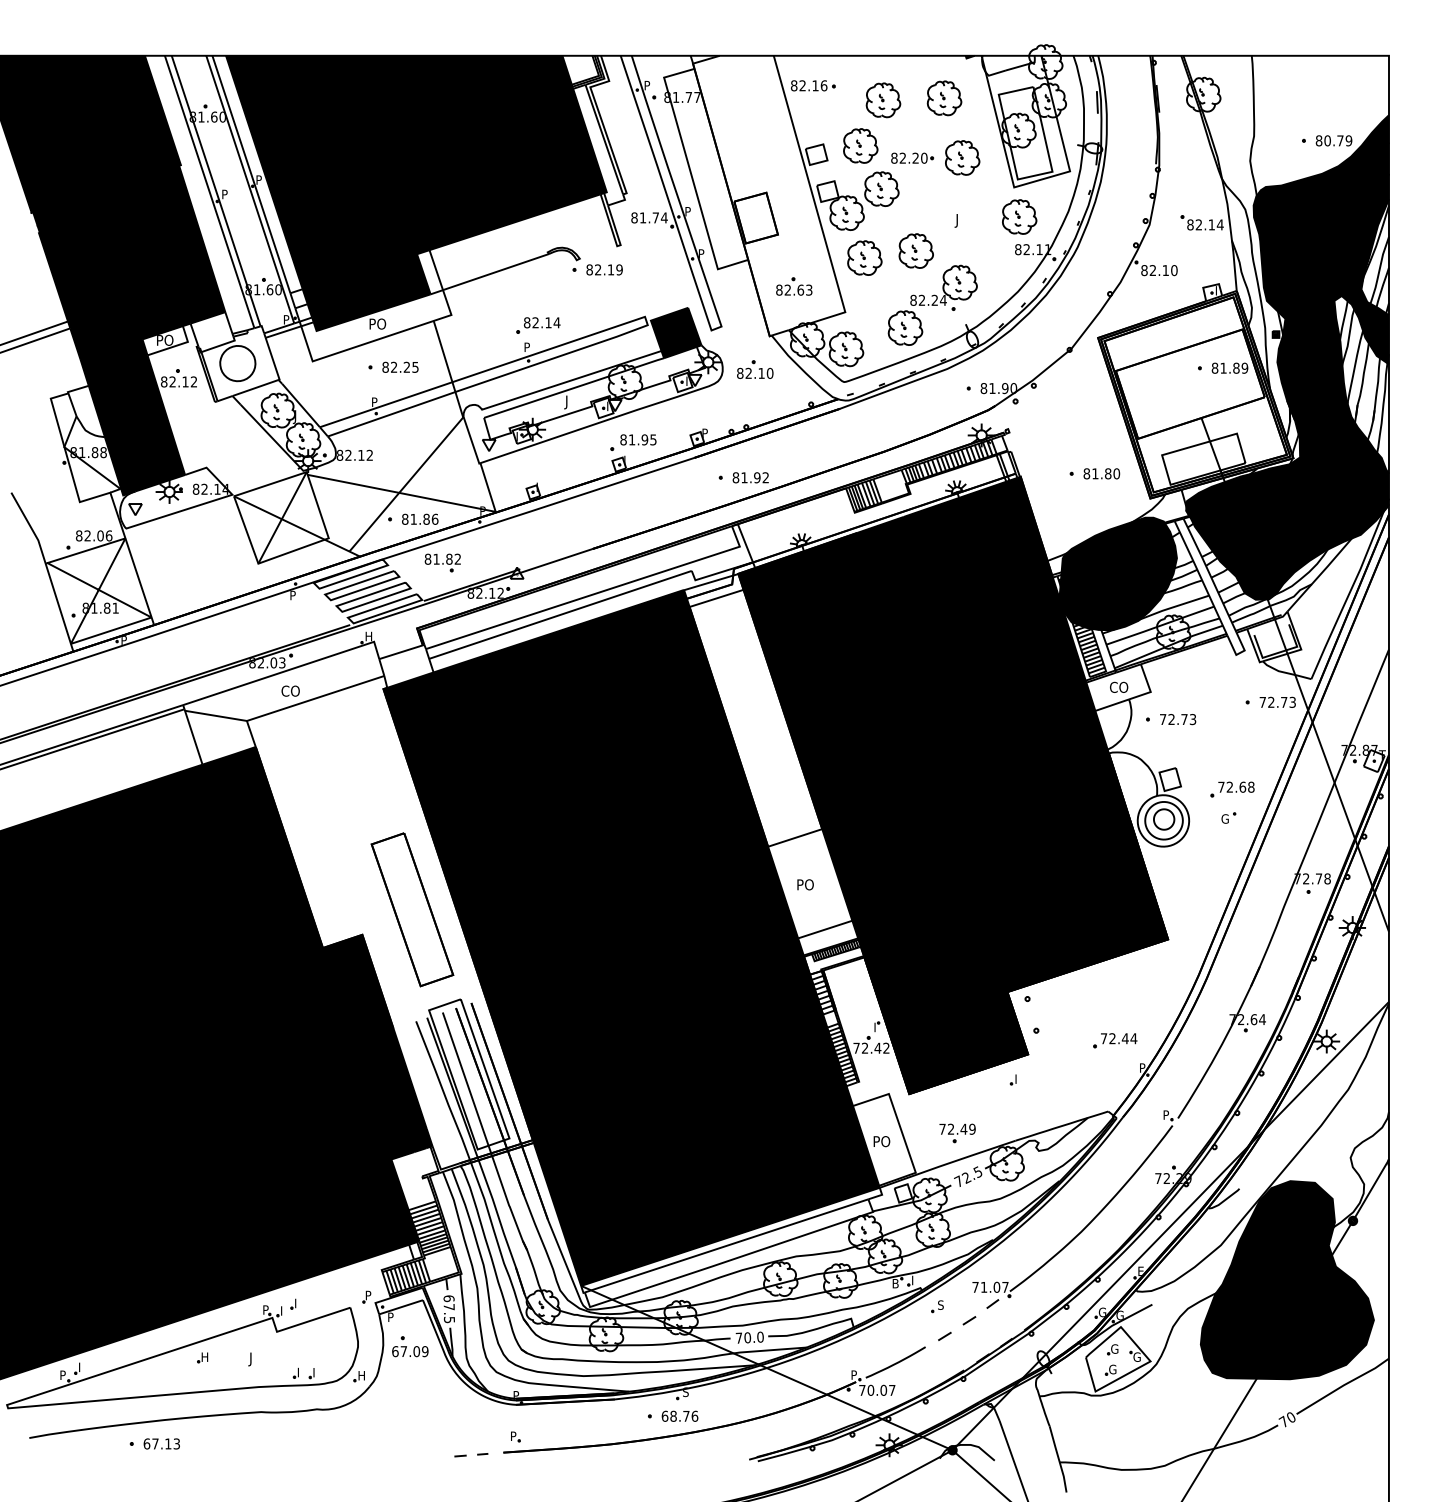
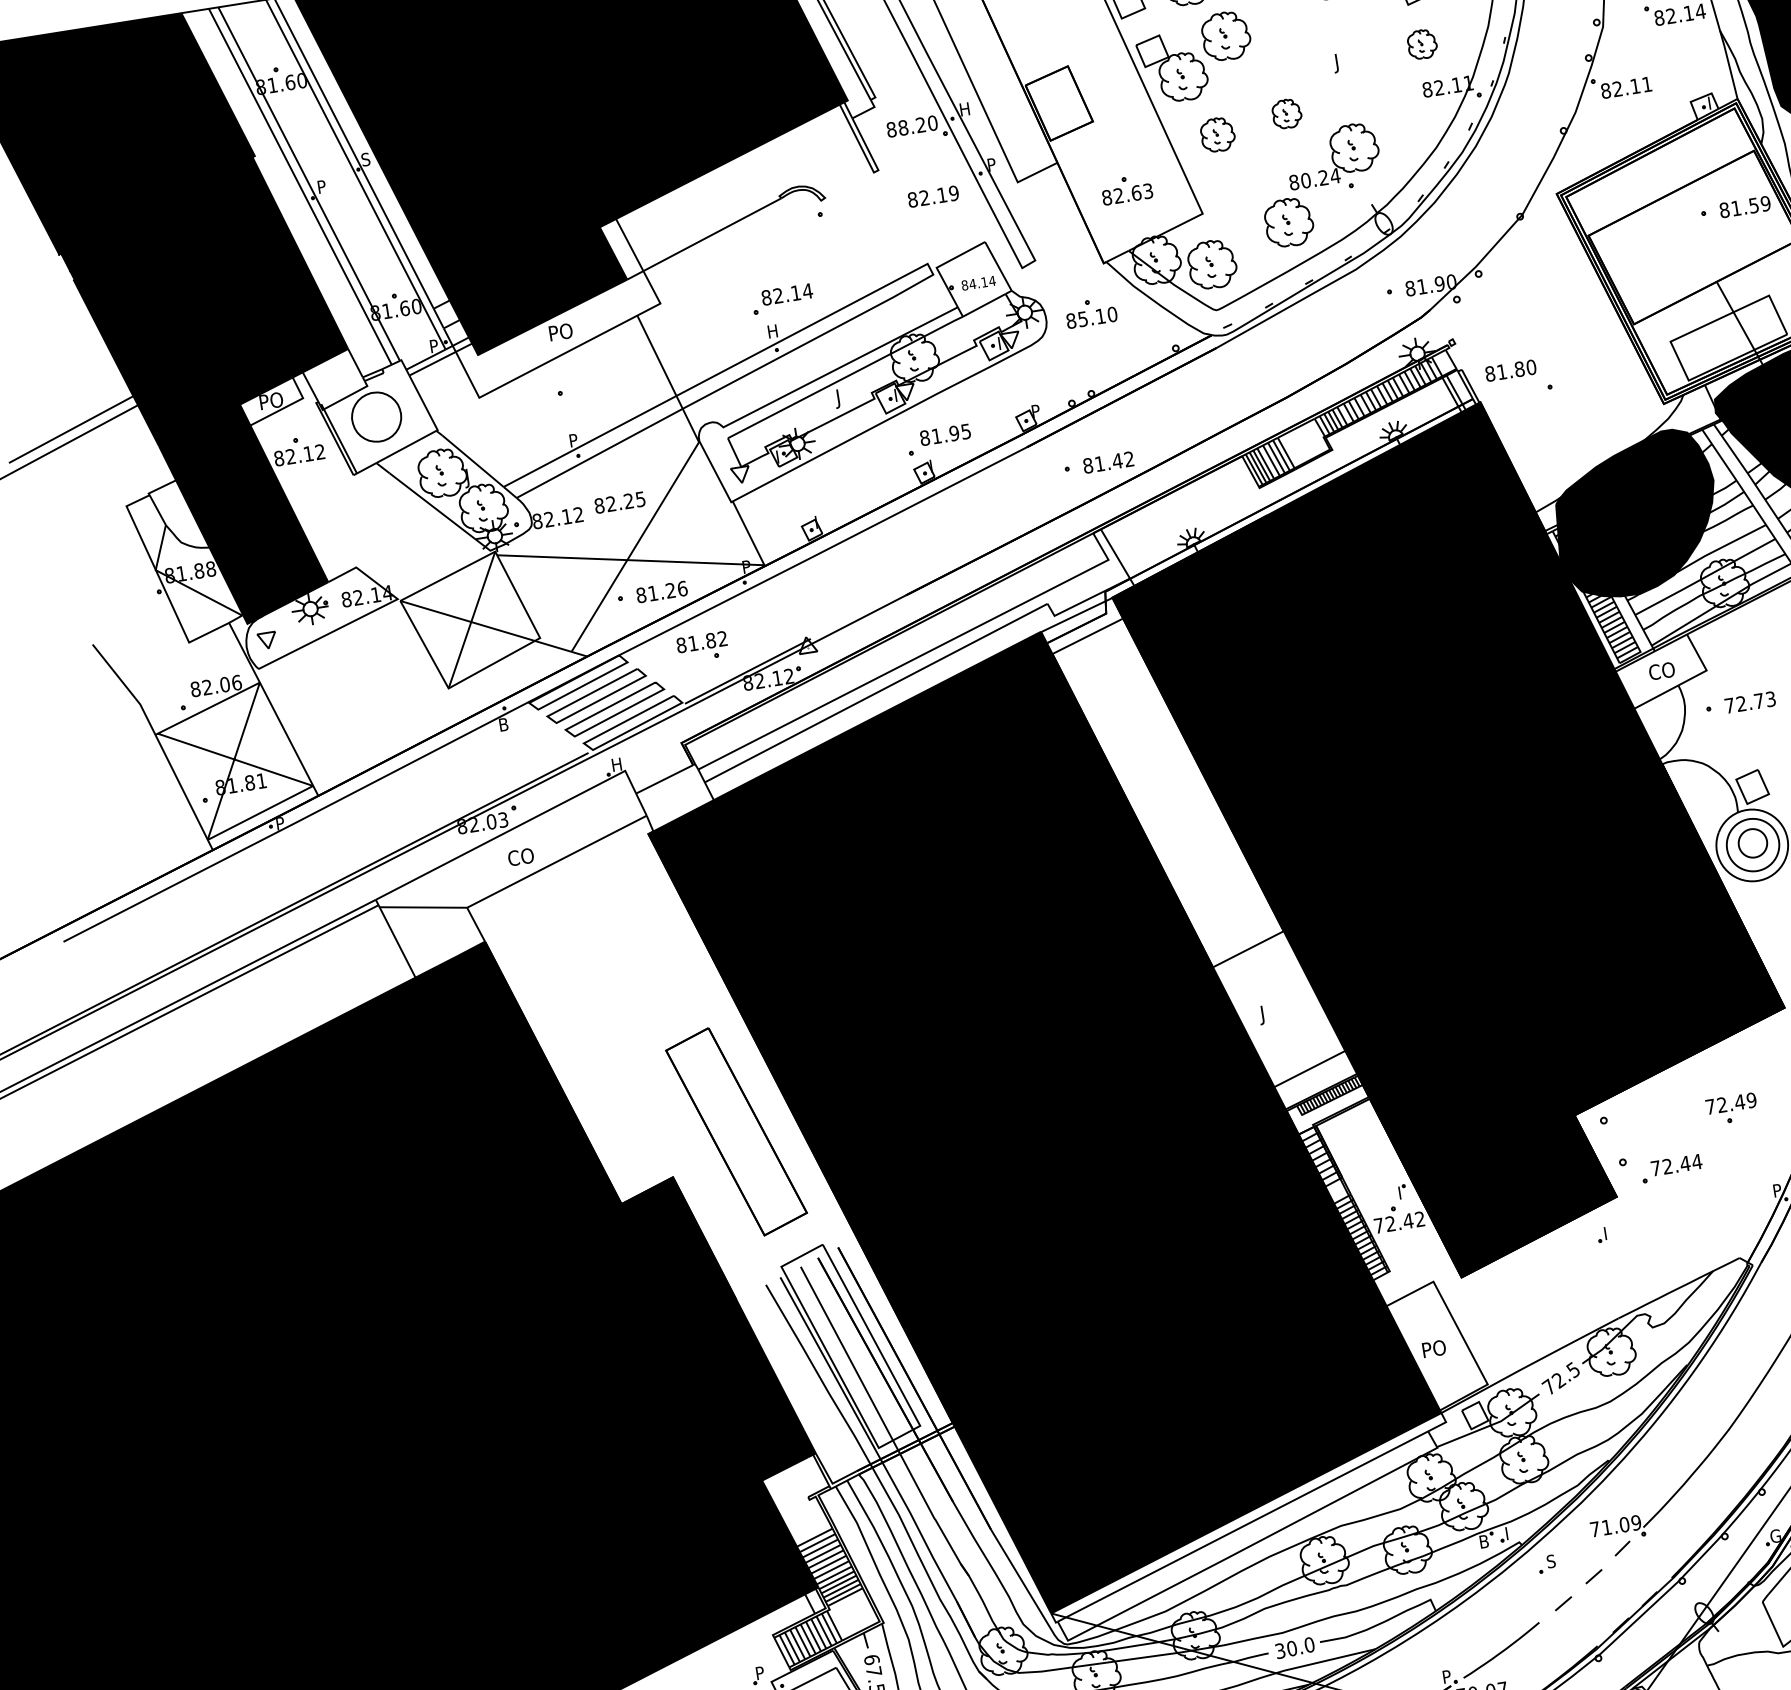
text: (258, 179) -> (364, 158), P -> S
text: (688, 211) -> (964, 109), P -> H
part: (1019, 216) -> (1421, 43), size x0.6
text: (653, 217) -> (917, 125), 81.74 -> 88.20
part: (915, 250) -> (1285, 113), size x0.6
part: (864, 257) -> (1217, 134), size x0.7
text: (604, 269) -> (933, 196), moved
text: (1174, 270) -> (1647, 84), 82.10 -> 82.11
text: (921, 300) -> (1305, 180), 82.24 -> 80.24
fill: (675, 332) -> (973, 278), removed
text: (527, 346) -> (772, 330), P -> H
text: (400, 366) -> (619, 501), moved
text: (1236, 367) -> (1753, 204), 81.89 -> 81.59
text: (748, 372) -> (1082, 317), 82.10 -> 85.10
text: (1101, 473) -> (1510, 370), moved
text: (756, 477) -> (1116, 460), 81.92 -> 81.42
text: (426, 518) -> (670, 589), 81.86 -> 81.26
text: (293, 595) -> (503, 724), P -> B
text: (804, 886) -> (1271, 1014), PO -> J
part: (1115, 1040) -> (1672, 1168), moved
part: (957, 1133) -> (1731, 1109), moved
text: (1005, 1286) -> (1636, 1521), 71.07 -> 71.09
text: (738, 1337) -> (1279, 1650), 70.0 -> 30.0

